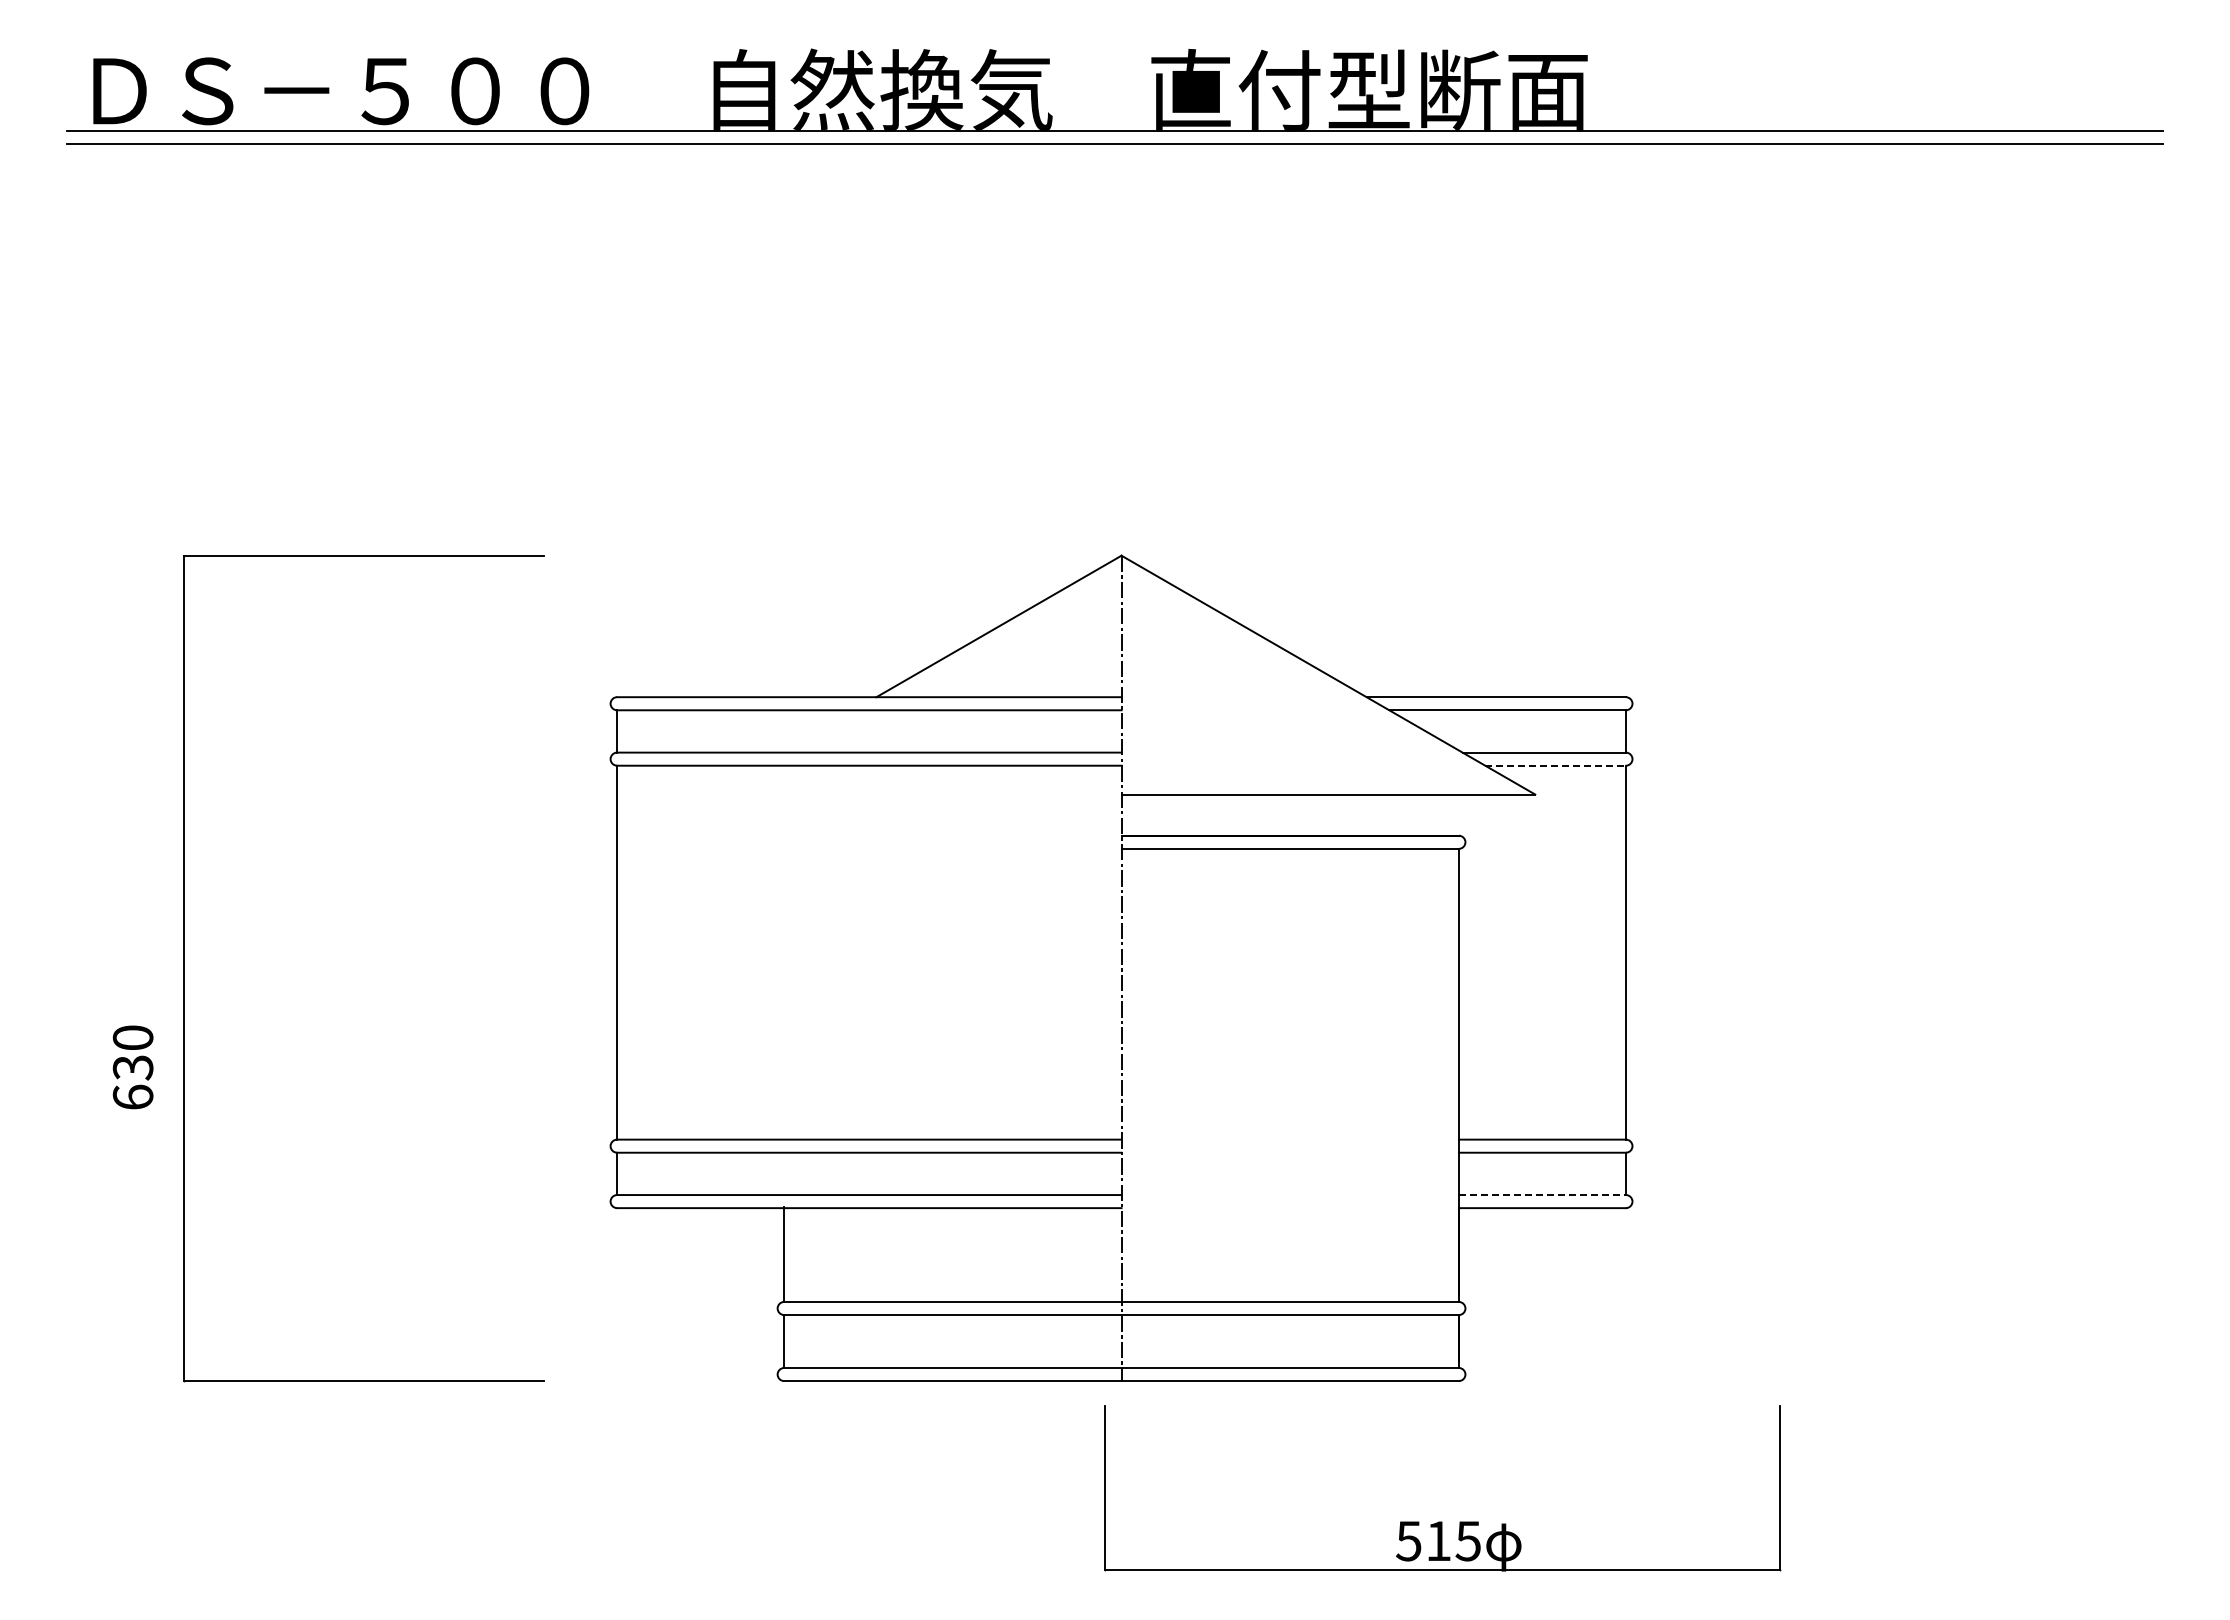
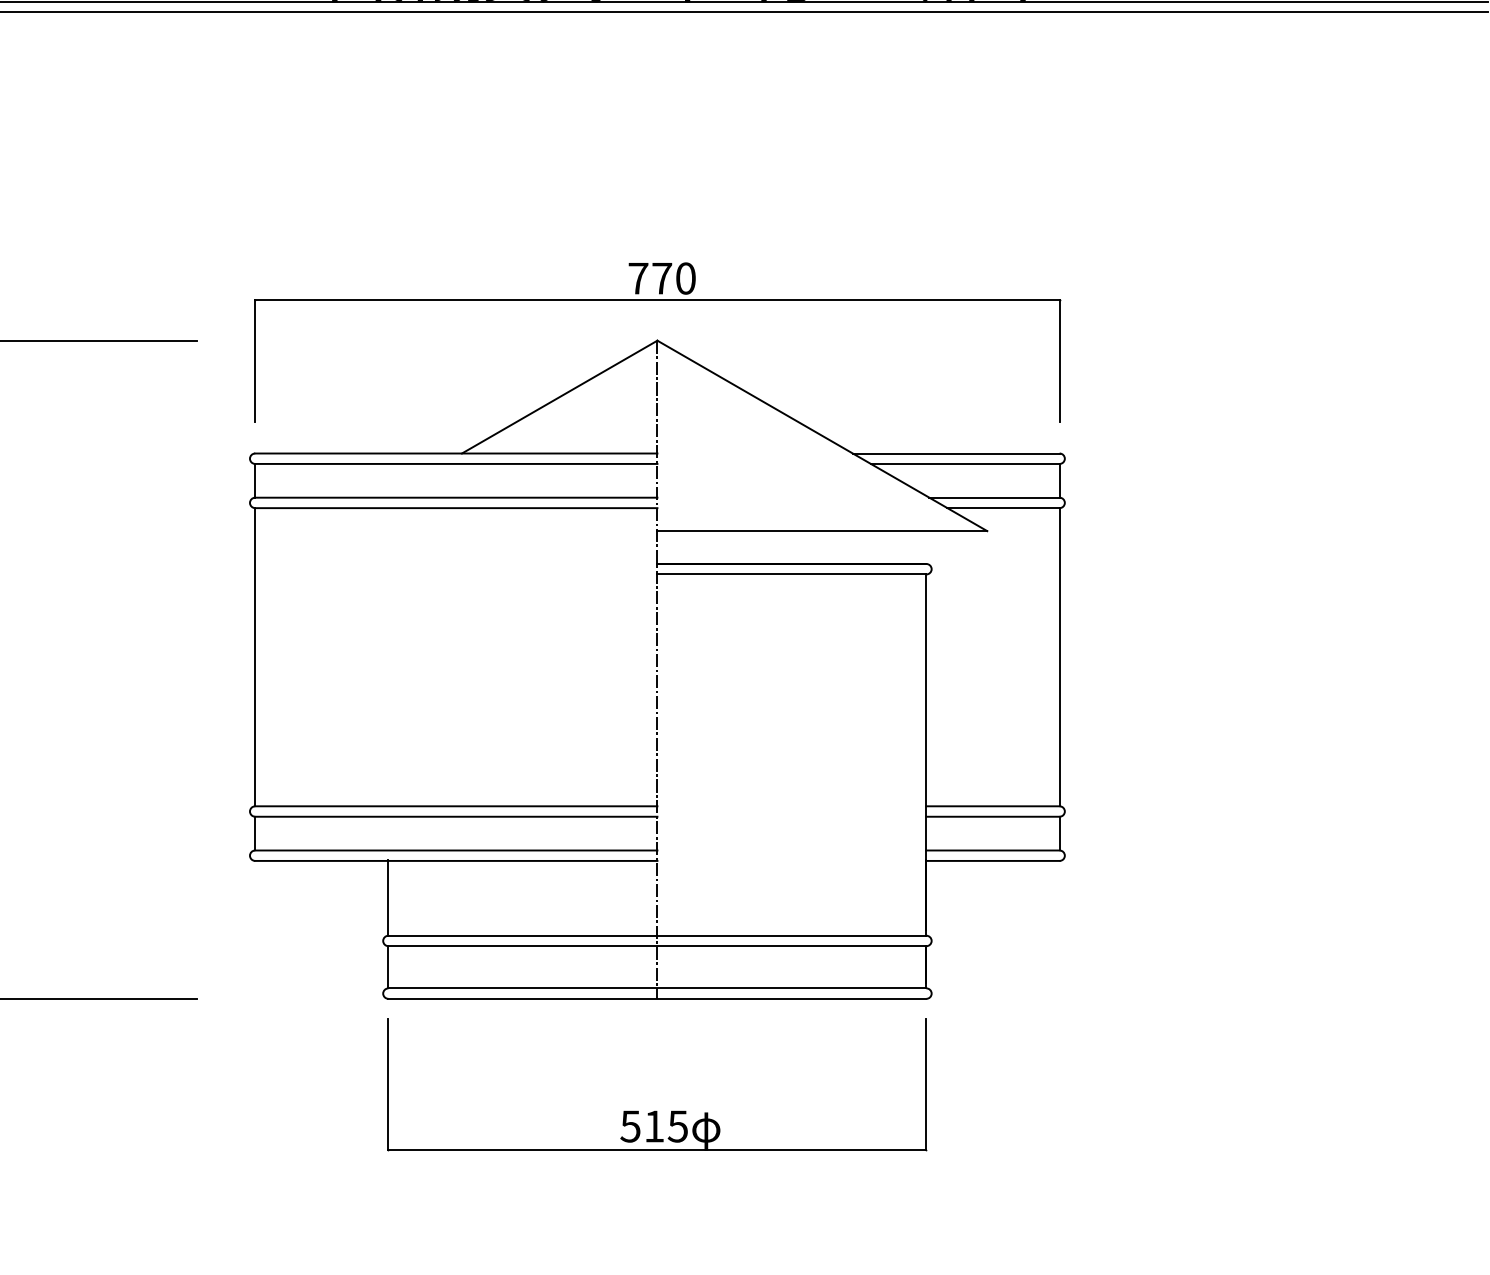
part: (1121, 505) -> (657, 300), added
line: (1556, 765) -> (1004, 507), dashed -> solid
line: (1542, 1195) -> (993, 850), dashed -> solid
part: (1442, 1521) -> (657, 1110), moved

